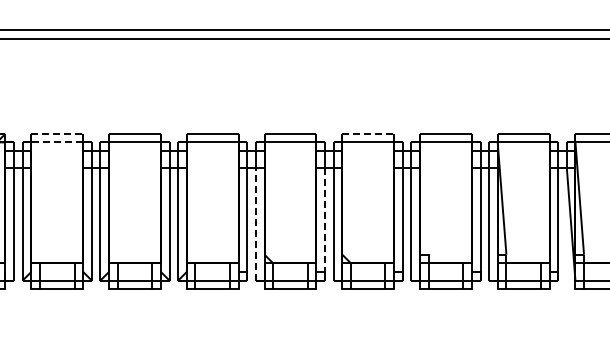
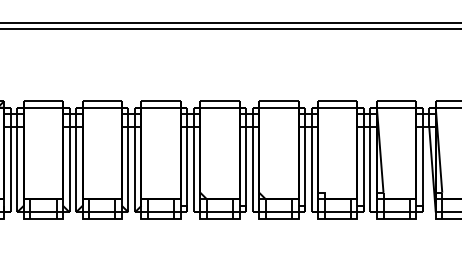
line: (57, 133) -> (43, 100), dashed -> solid
line: (368, 133) -> (279, 100), dashed -> solid
line: (57, 142) -> (43, 107), dashed -> solid
line: (255, 223) -> (193, 169), dashed -> solid
line: (324, 224) -> (245, 169), dashed -> solid

